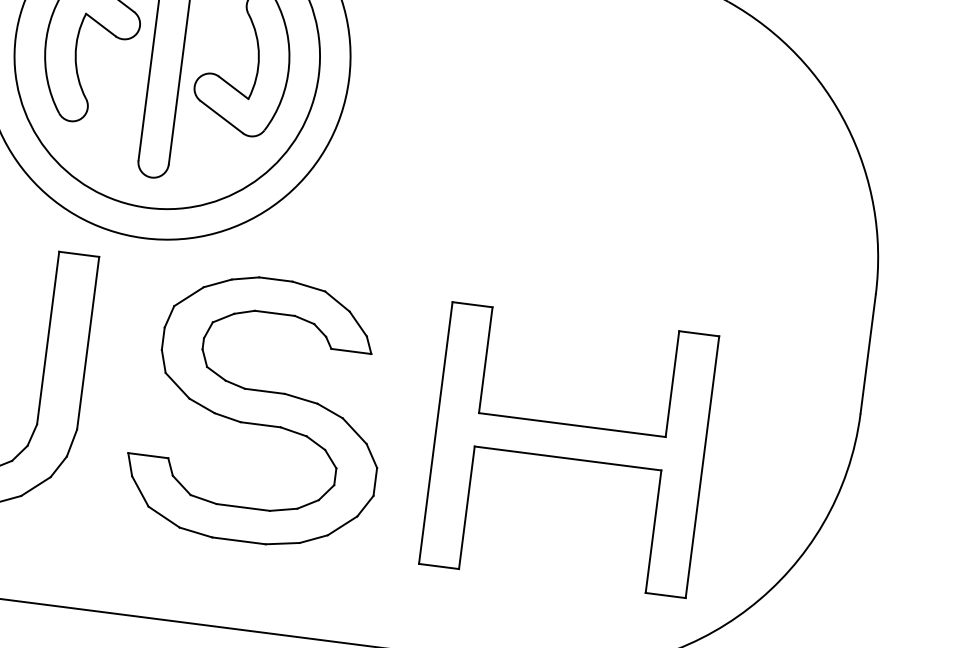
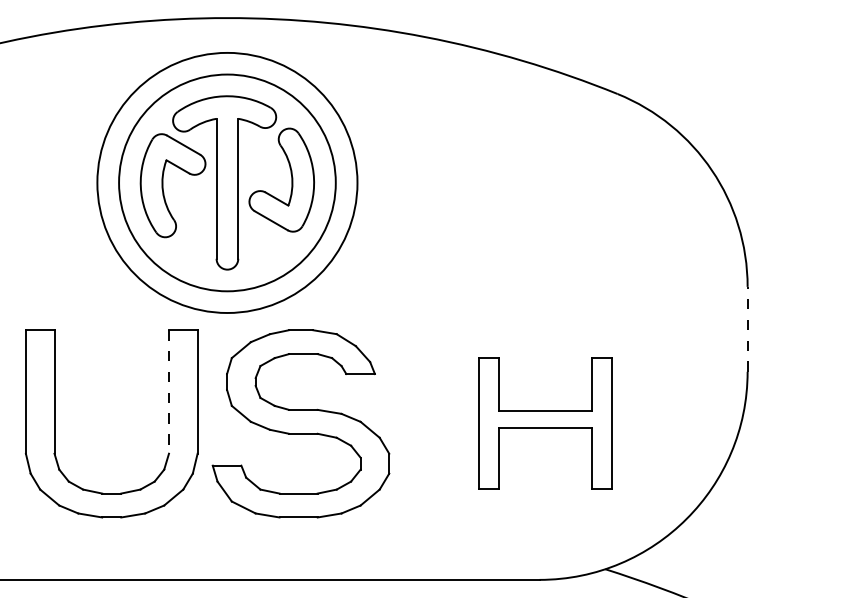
line: (47, 337) -> (168, 391), solid -> dashed
line: (868, 352) -> (747, 328), solid -> dashed
part: (258, 409) -> (300, 423), moved
part: (568, 449) -> (545, 423), size x0.7

